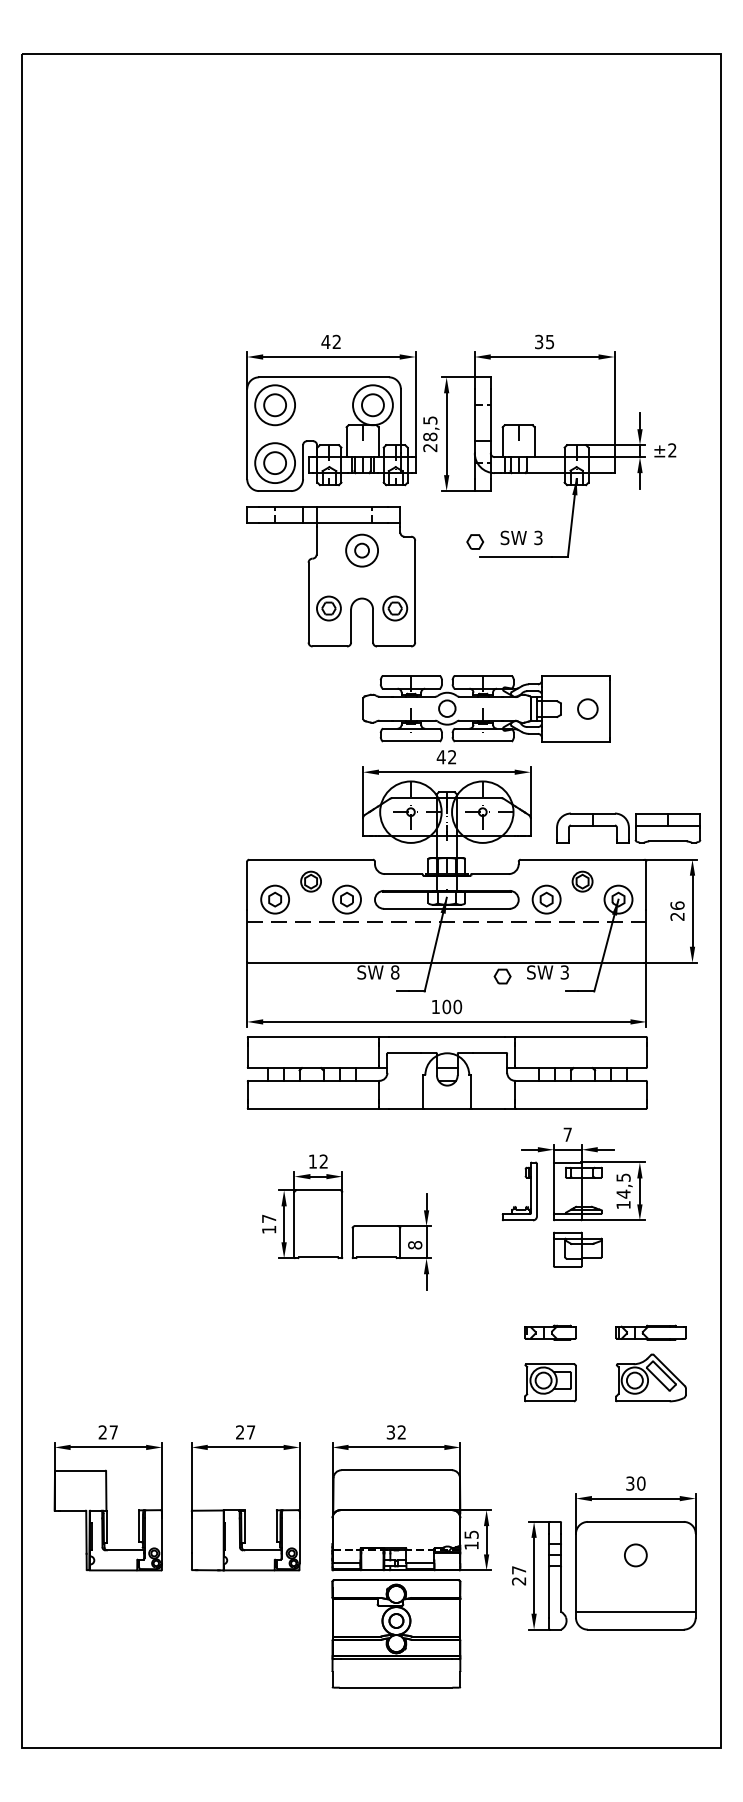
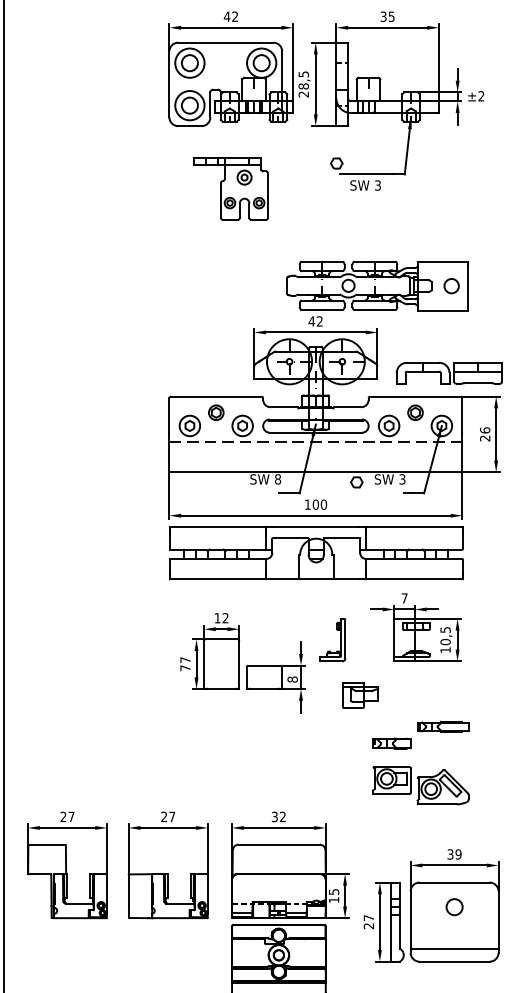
text: (521, 537) -> (365, 185), moved
part: (330, 576) -> (230, 188), size x0.6
part: (486, 708) -> (377, 285), moved
part: (530, 1191) -> (340, 640), moved
text: (623, 1193) -> (445, 641), 14,5 -> 10,5
text: (269, 1229) -> (185, 668), 17 -> 77
part: (577, 1249) -> (360, 695), moved
part: (650, 1332) -> (443, 726), moved
part: (650, 1377) -> (442, 786), moved
text: (641, 1483) -> (458, 854), 30 -> 39

